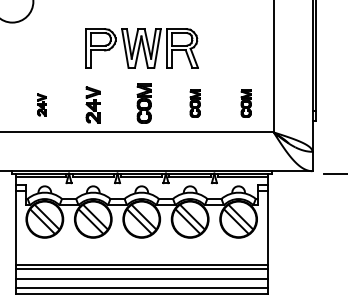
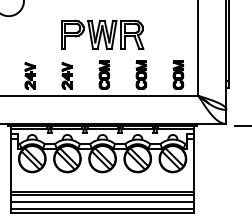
part: (194, 103) -> (140, 74), size x1.43
part: (245, 103) -> (177, 74), size x1.43
part: (41, 104) -> (29, 75), size x1.67

